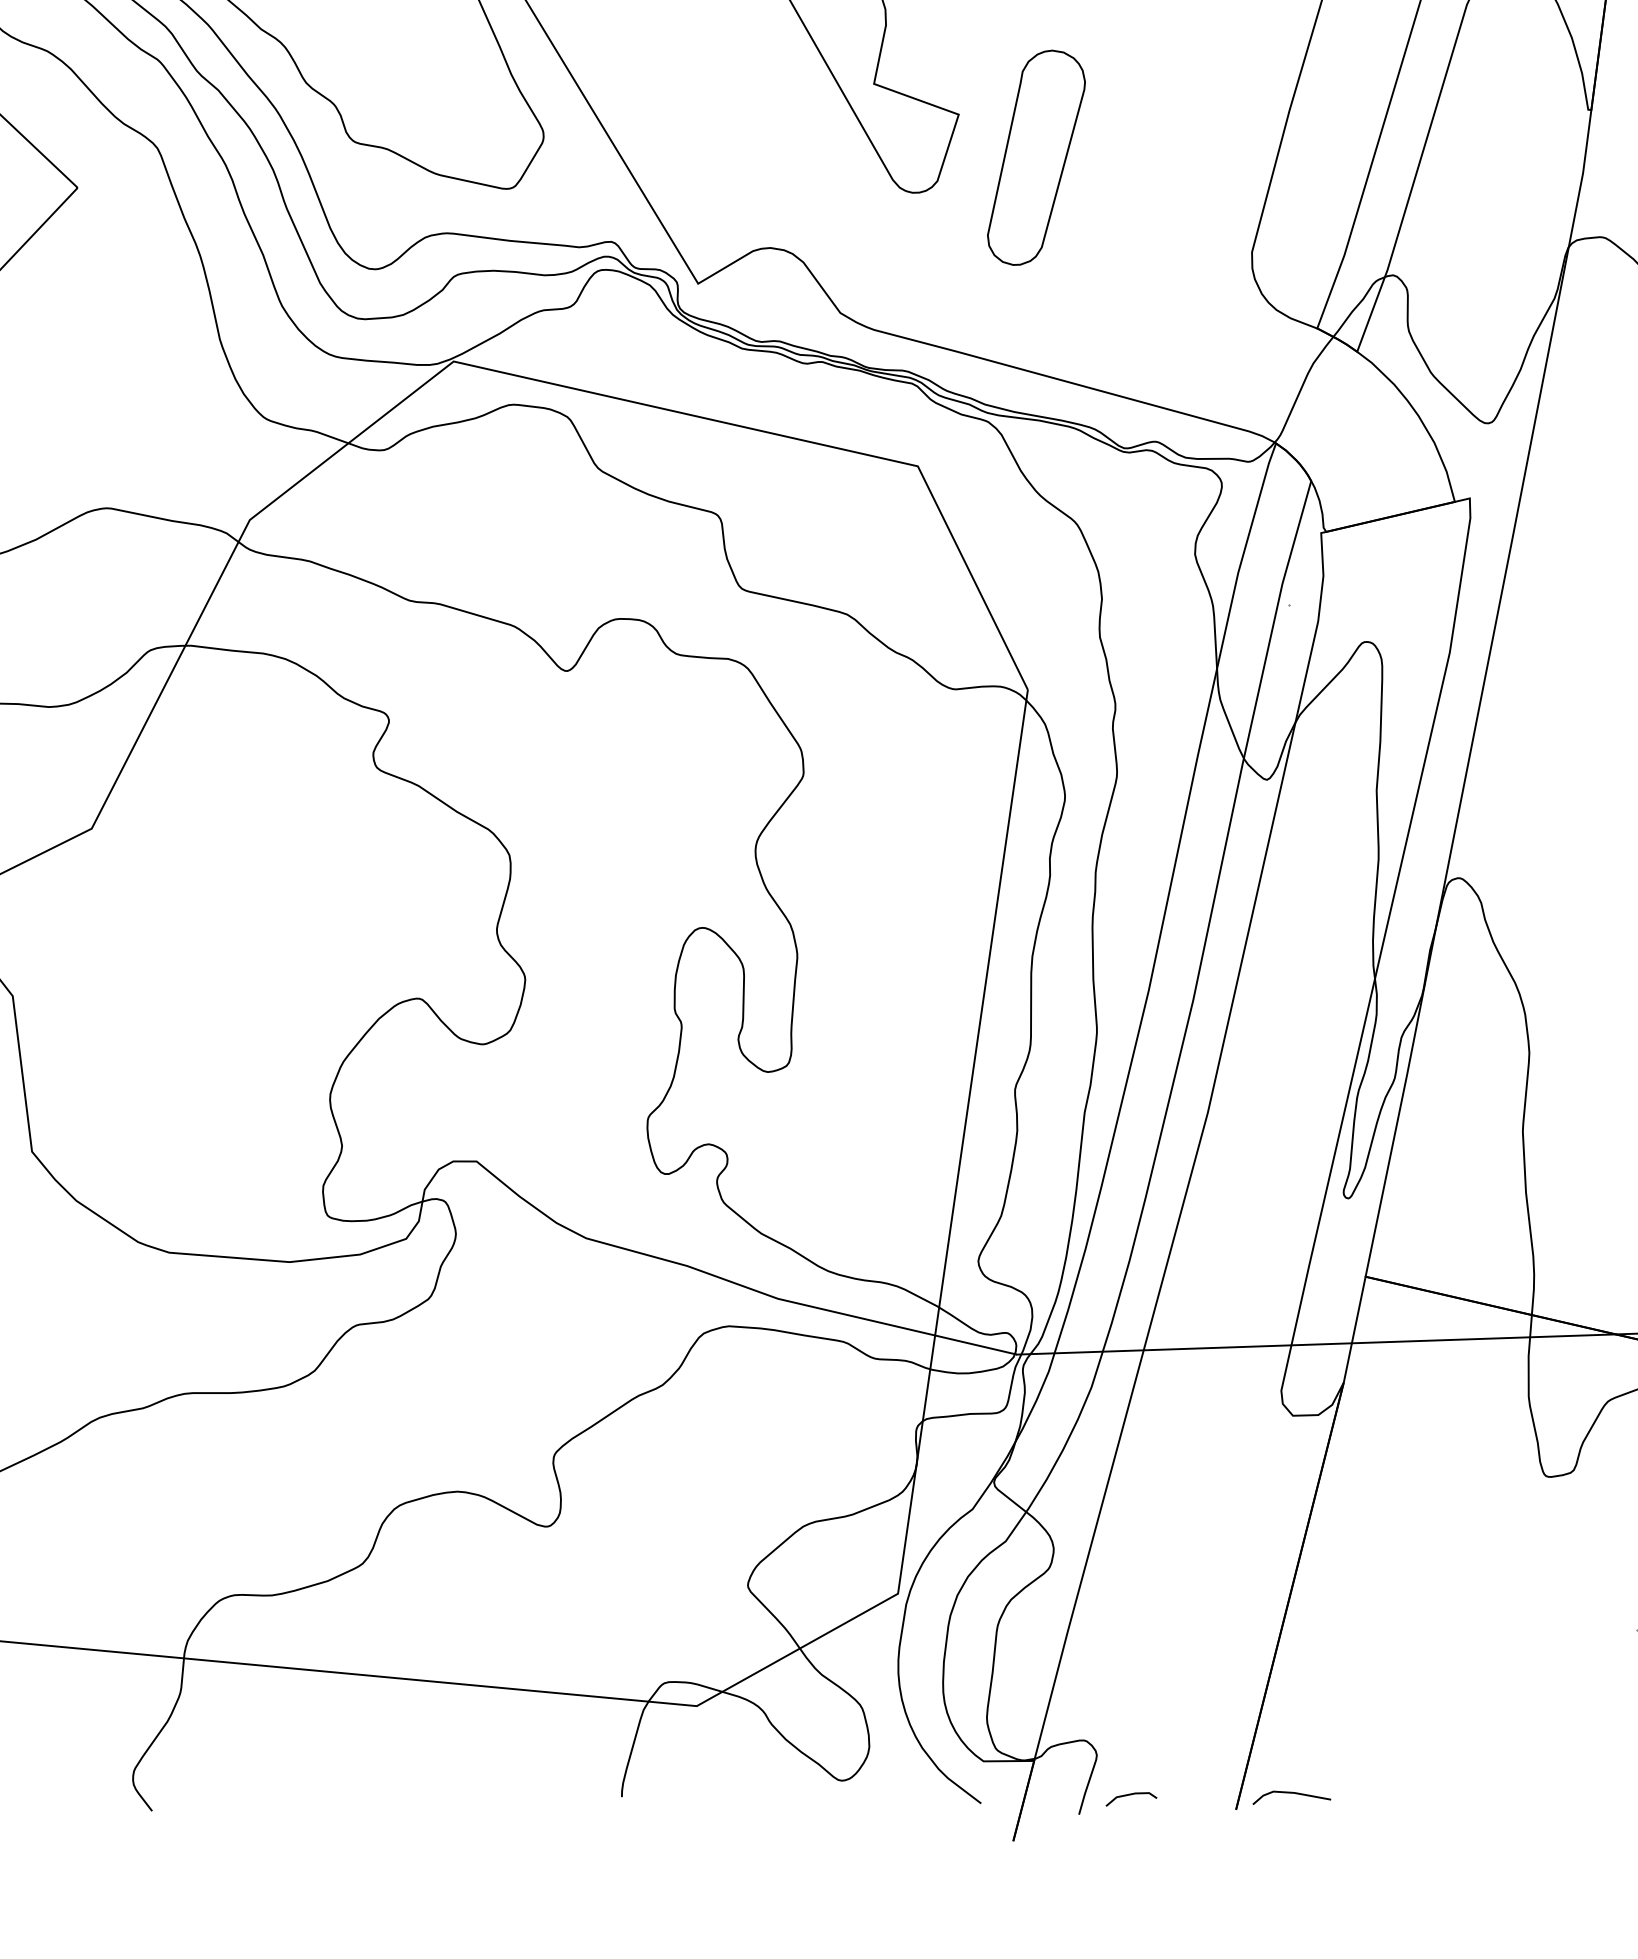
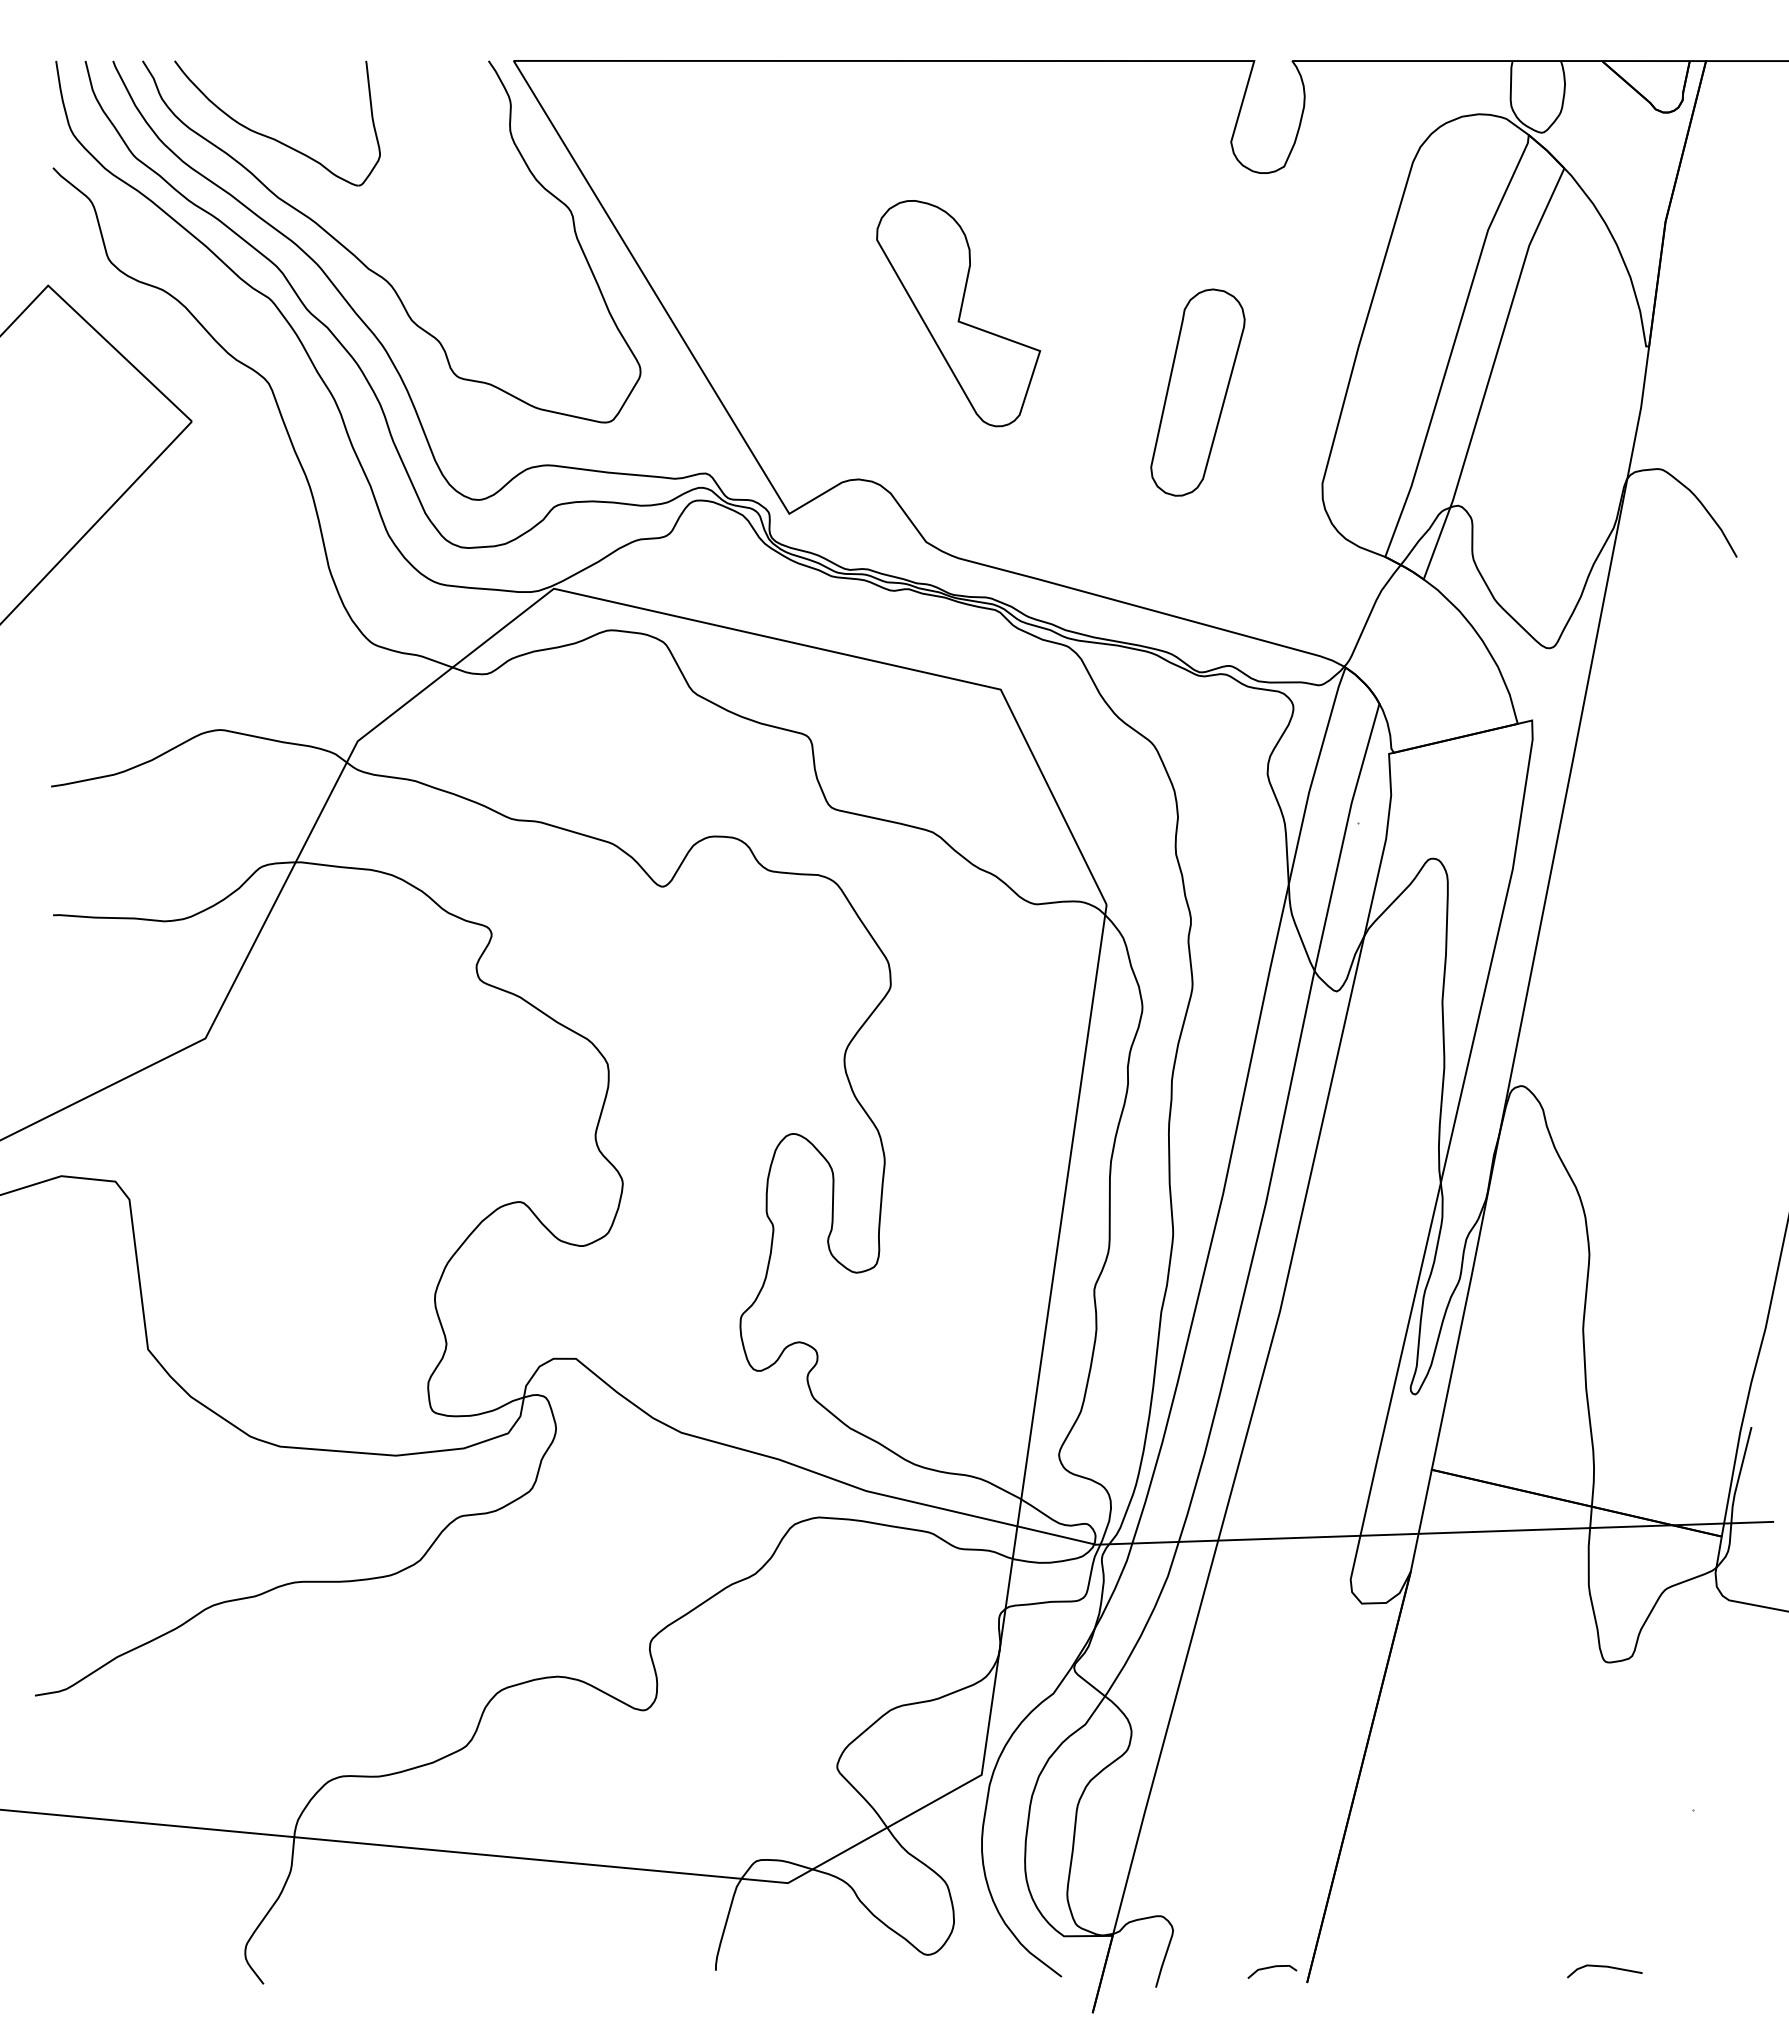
part: (1036, 157) -> (1197, 392), moved
line: (1291, 1793) -> (1604, 1967), moved
line: (1129, 1795) -> (1270, 1968), moved

